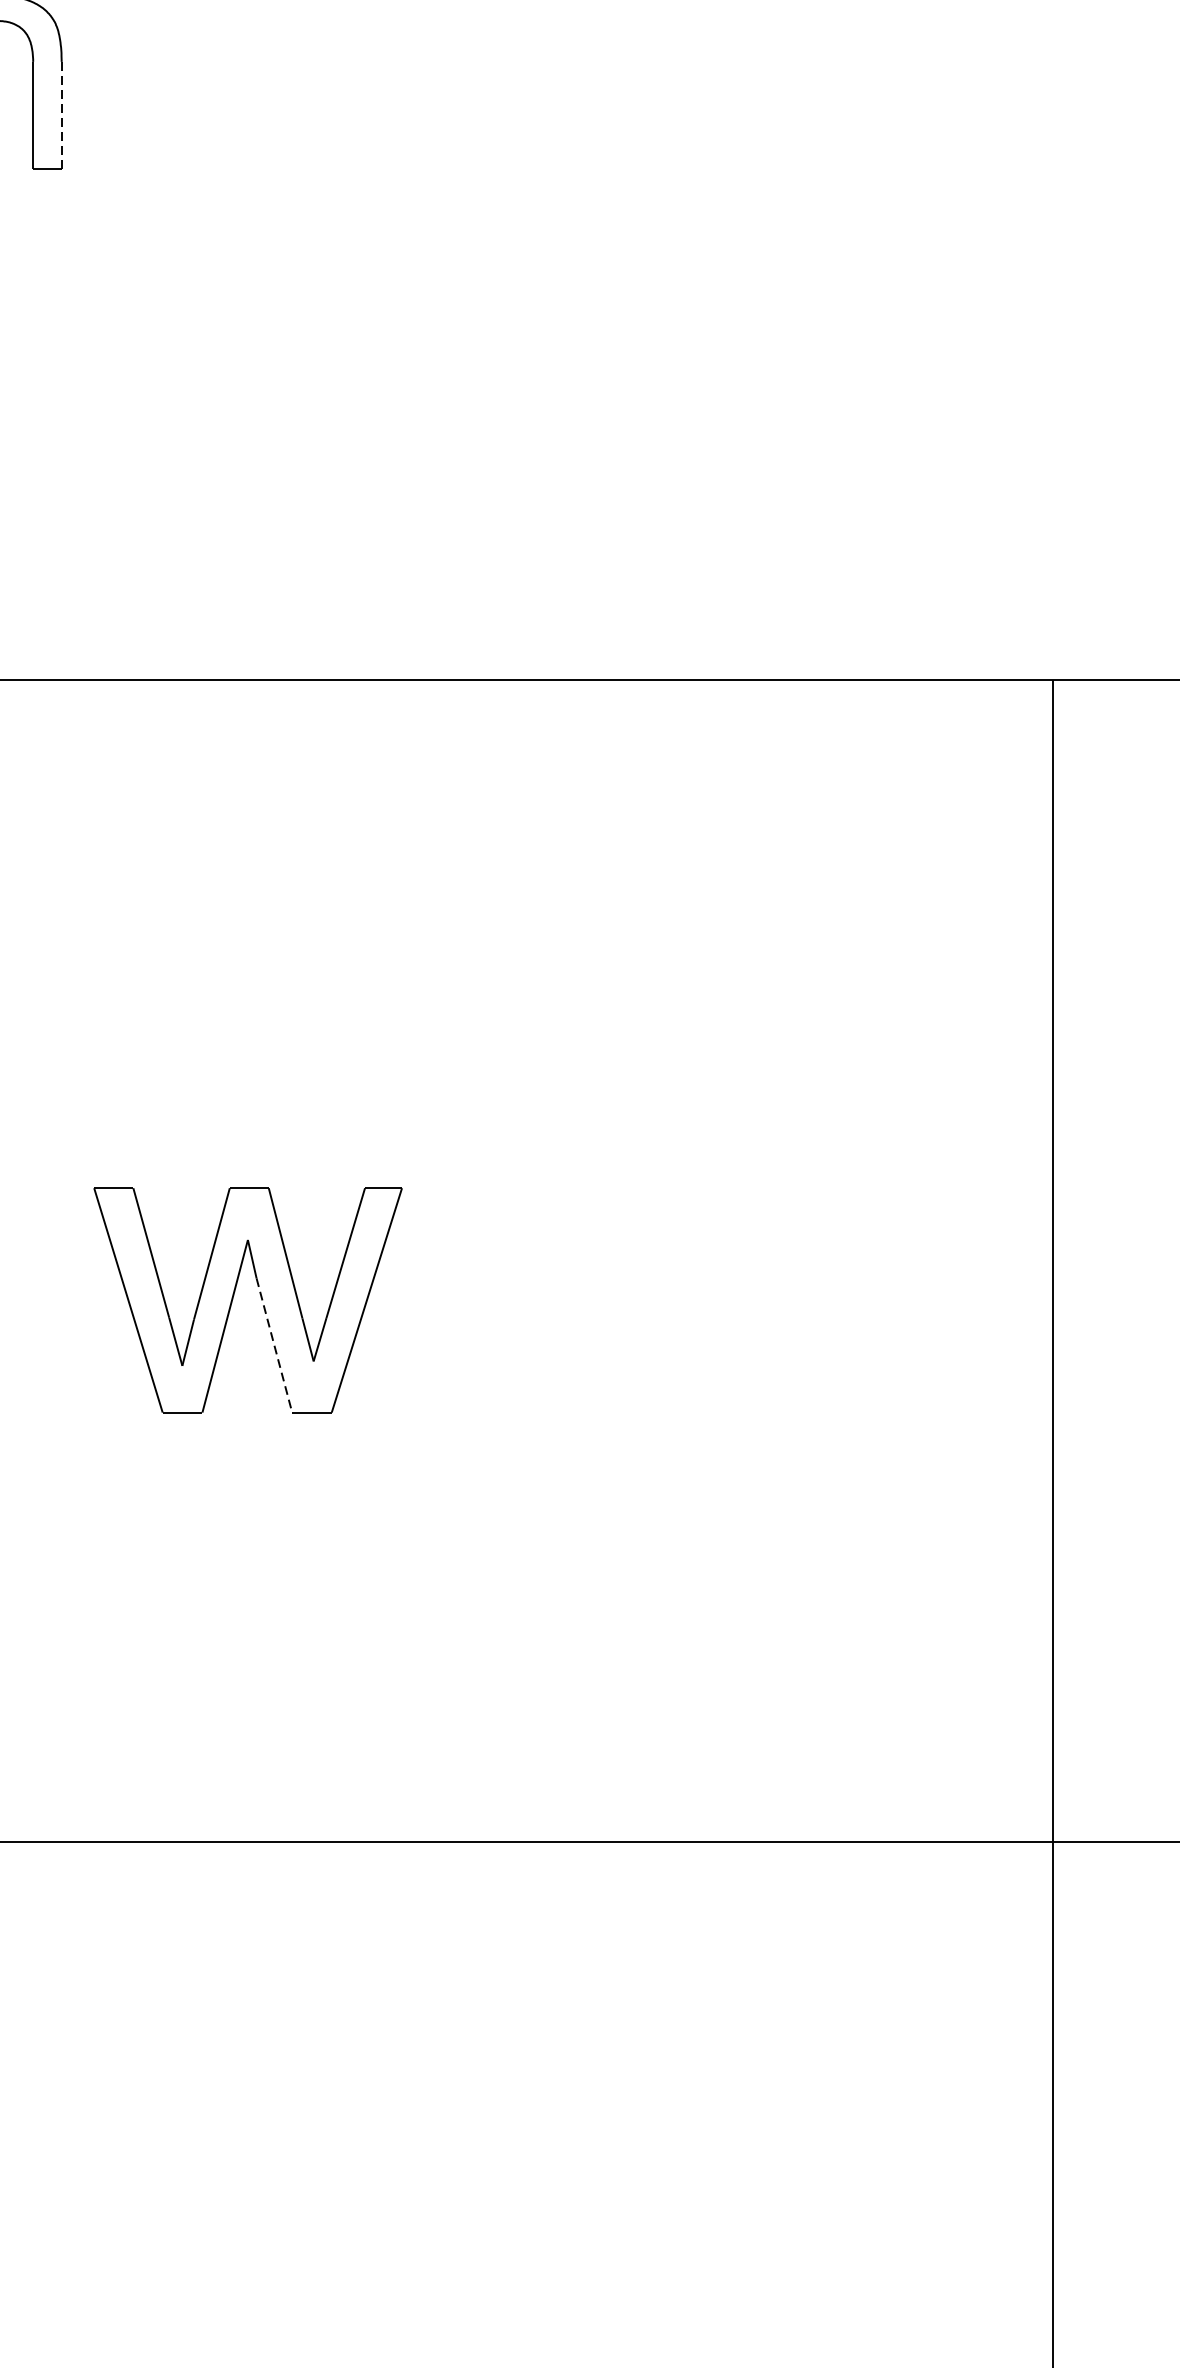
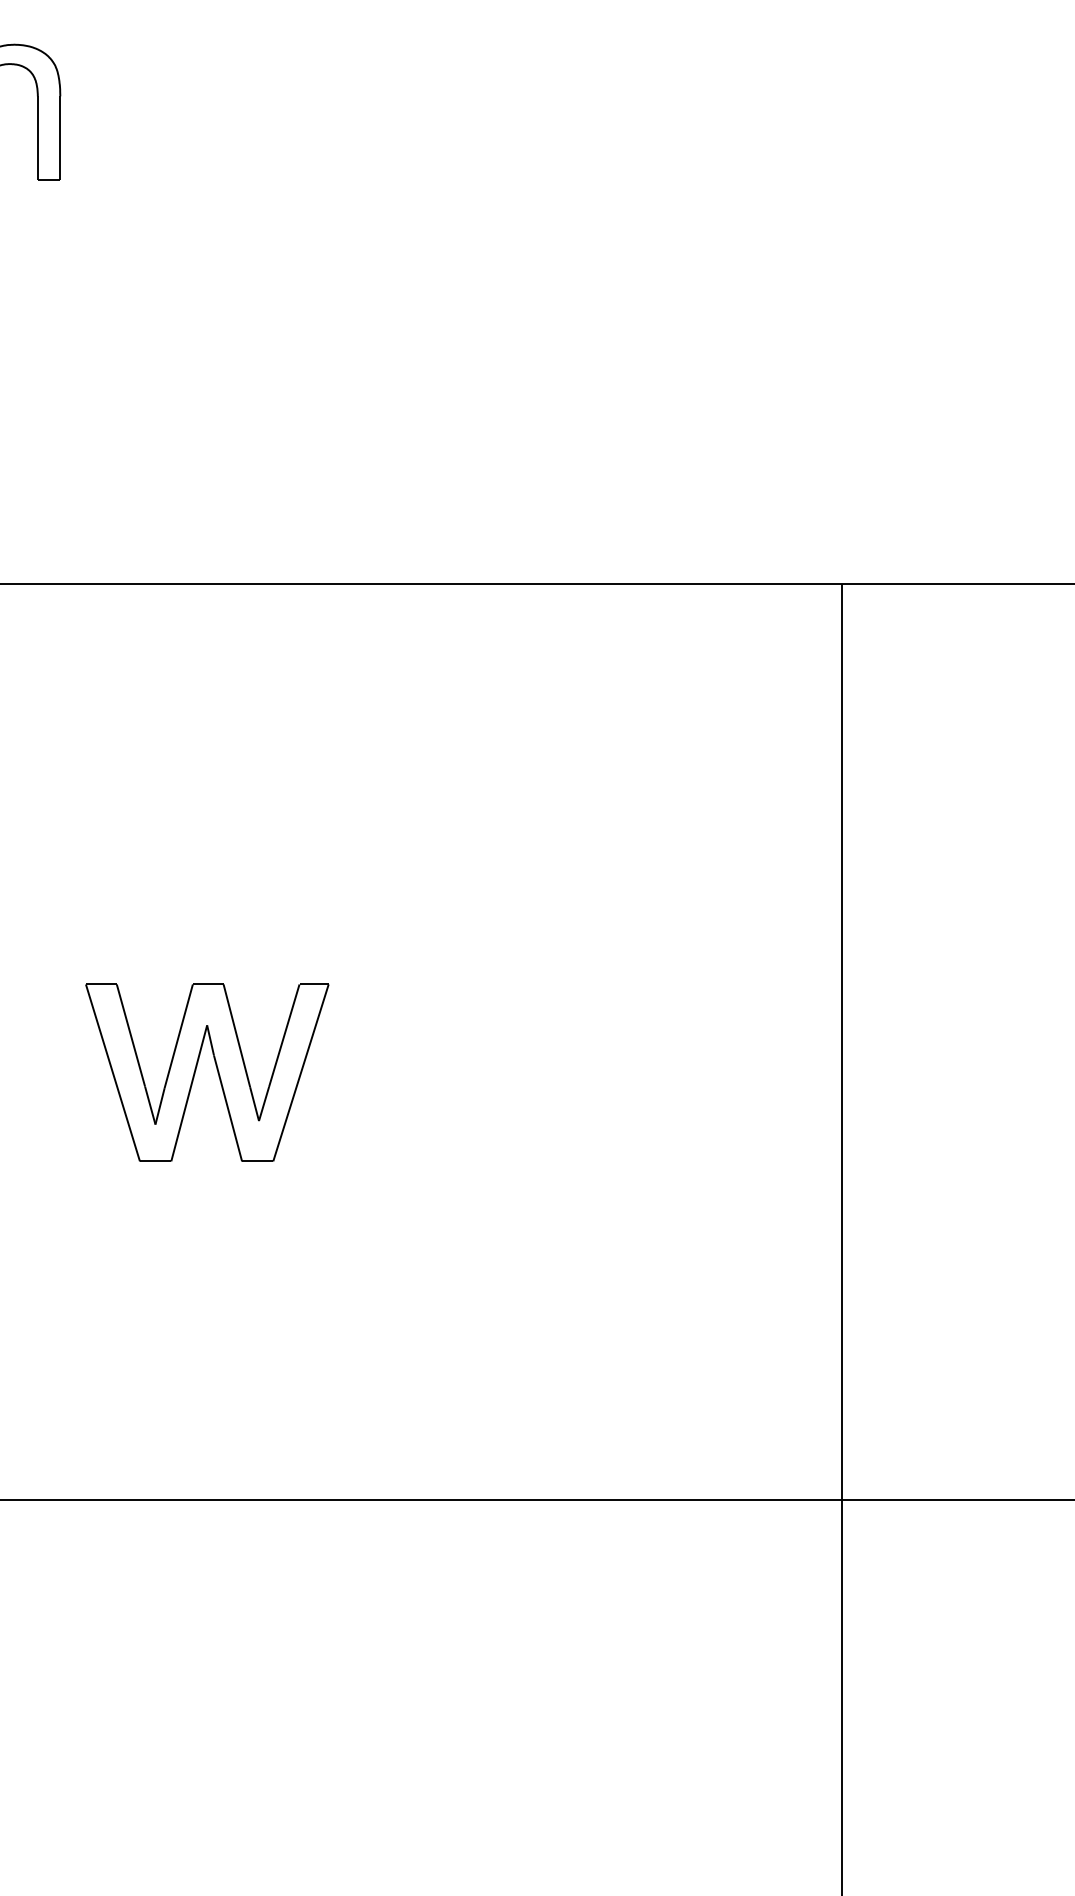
line: (61, 114) -> (60, 137), dashed -> solid
line: (274, 1345) -> (228, 1108), dashed -> solid

